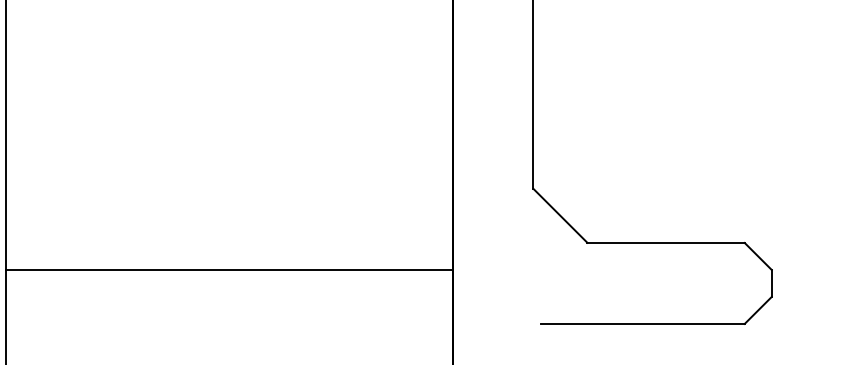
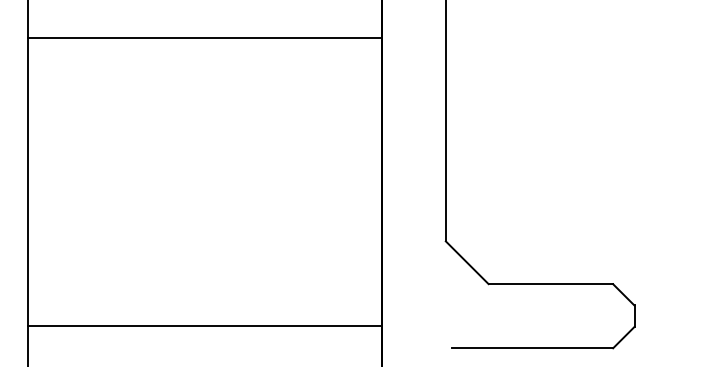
line: (228, 269) -> (204, 326), moved

